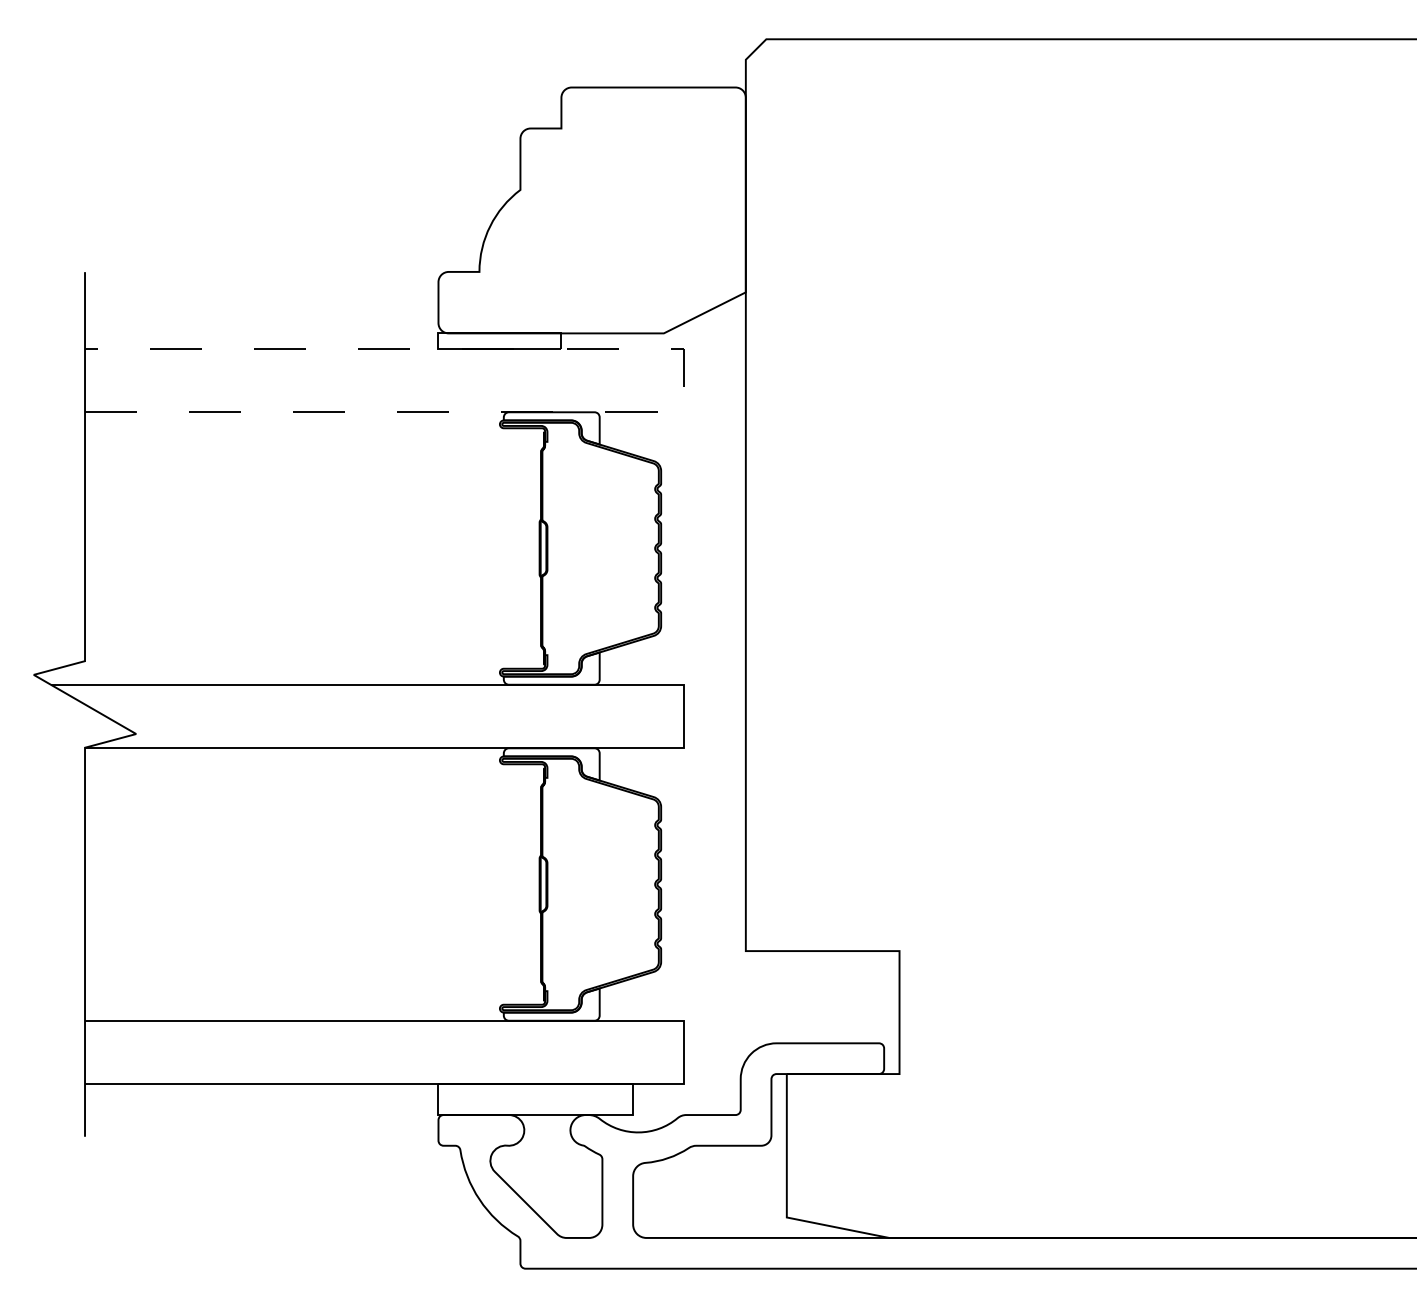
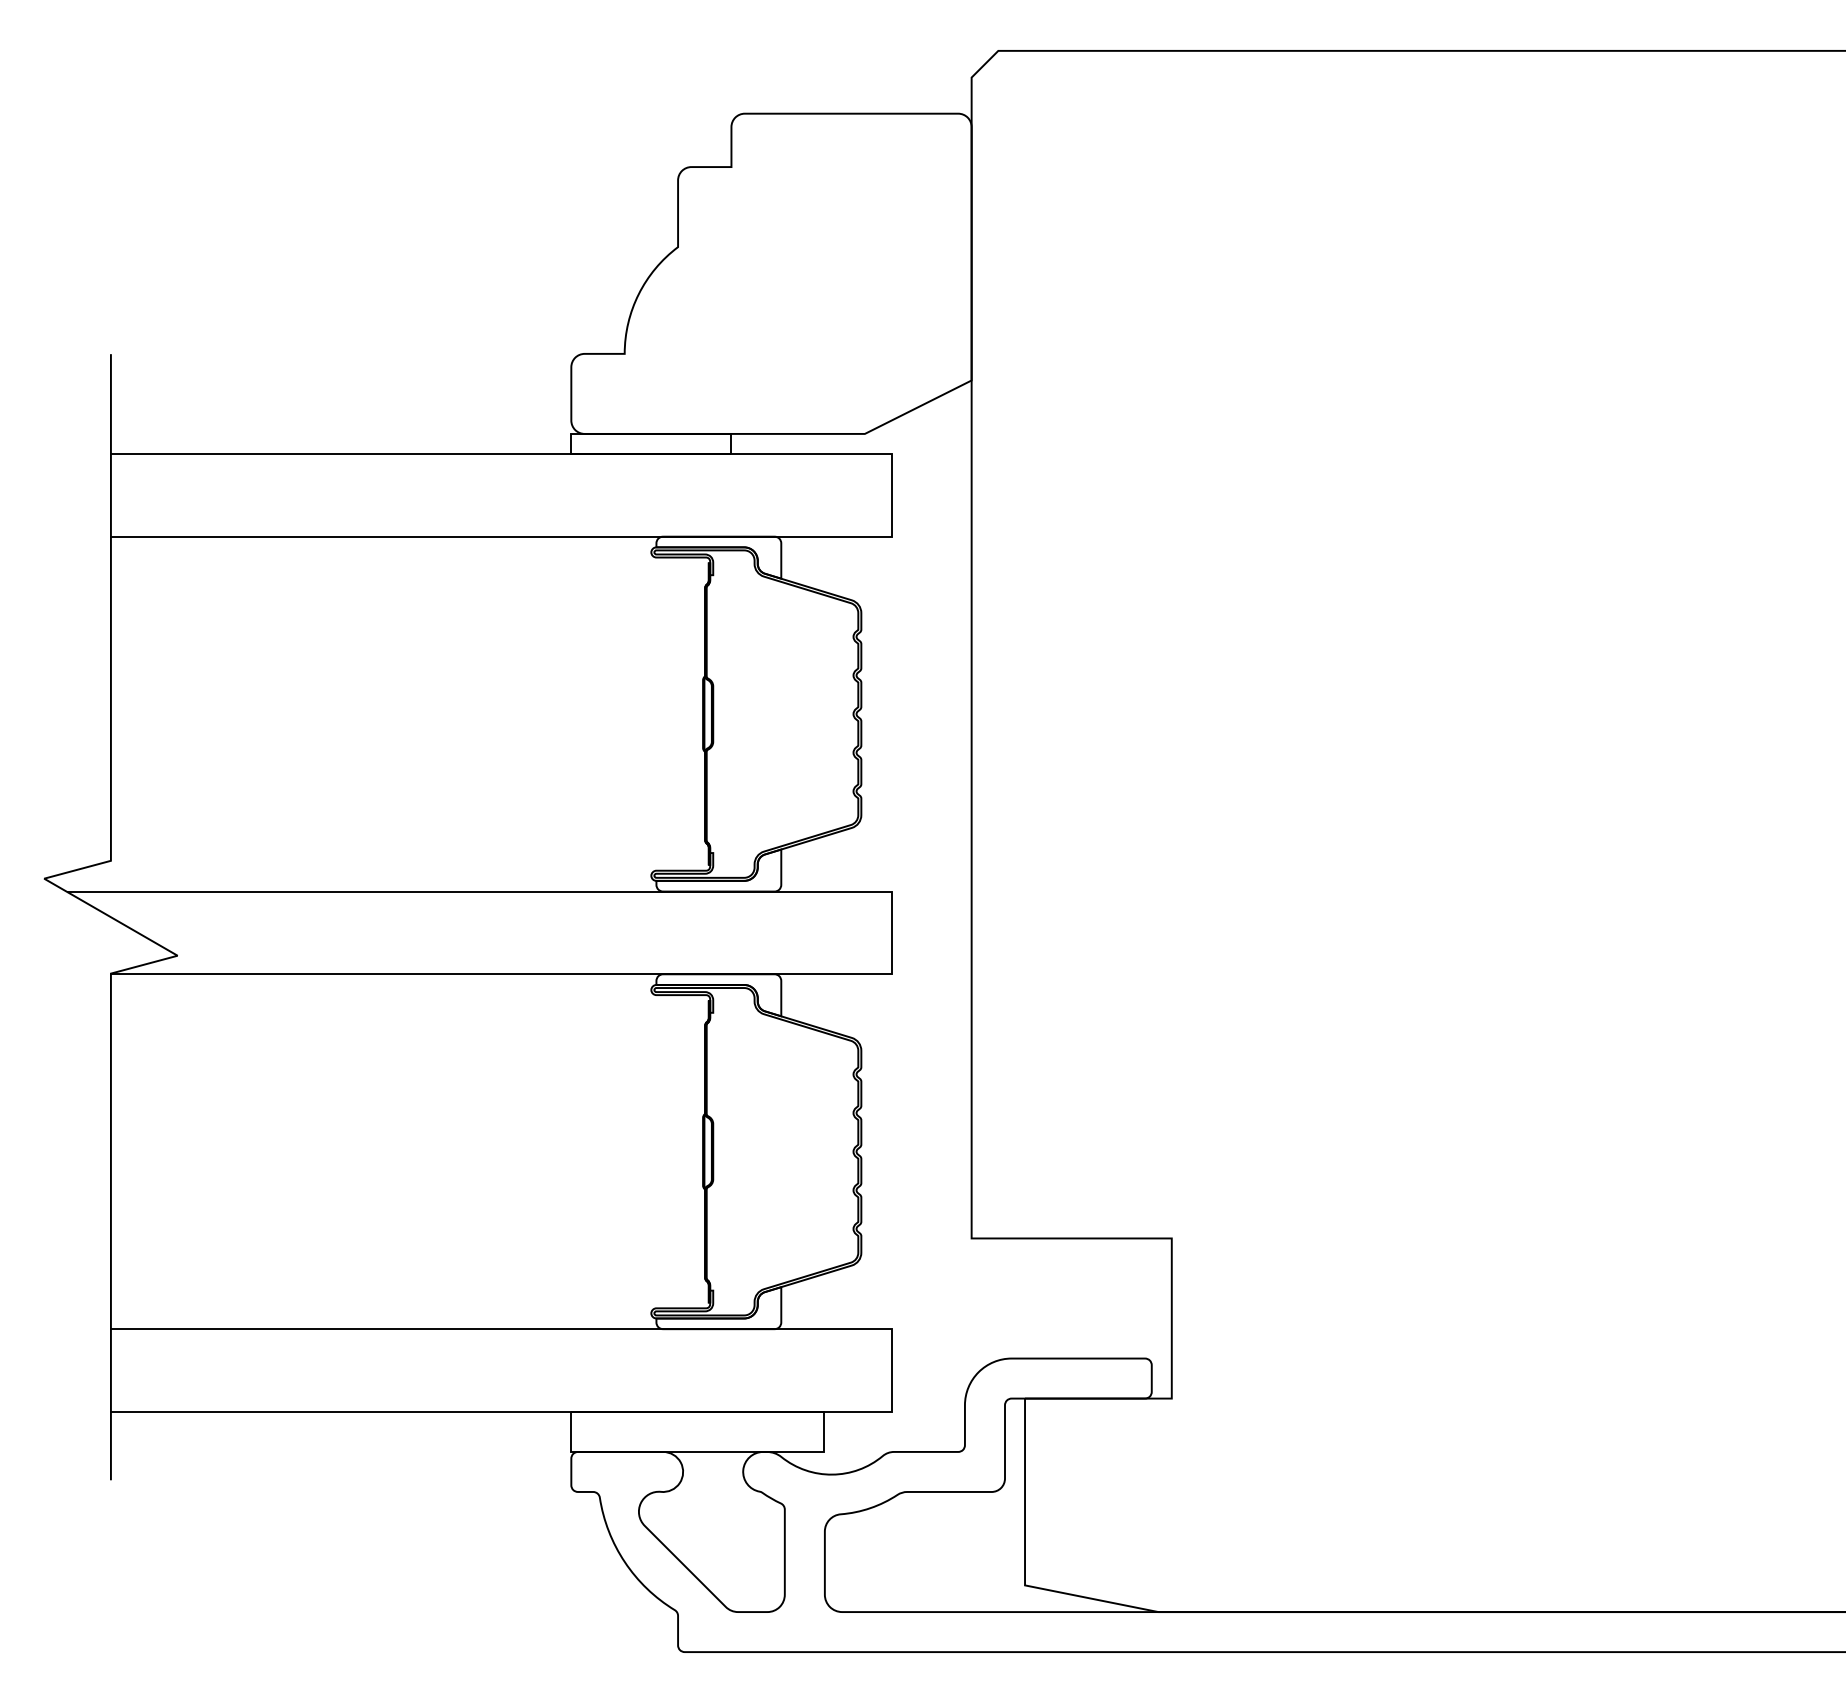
line: (684, 379) -> (891, 494), dashed -> solid

